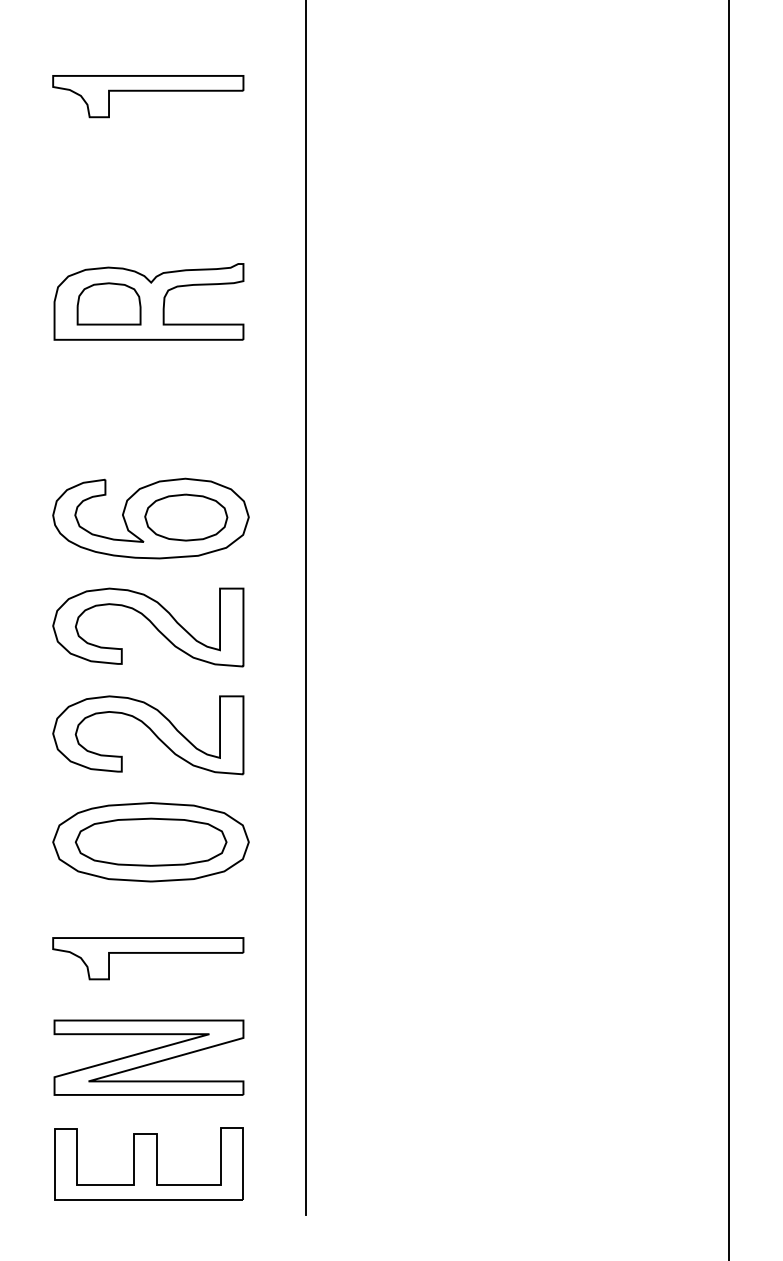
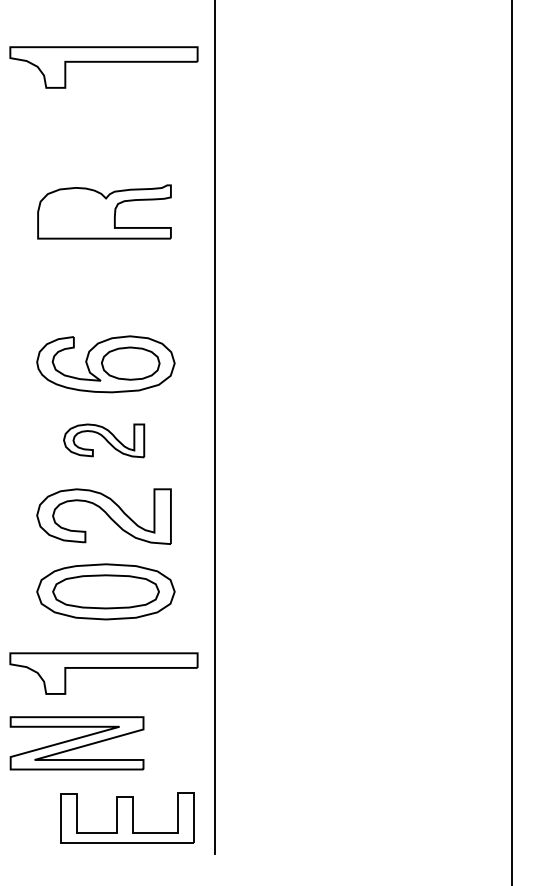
part: (148, 96) -> (104, 67), size x1.4
part: (108, 303) -> (76, 213), removed
part: (148, 627) -> (104, 440), size x0.6
part: (148, 958) -> (104, 673), size x1.4
part: (148, 1057) -> (76, 743), moved
part: (148, 1163) -> (127, 817), moved

